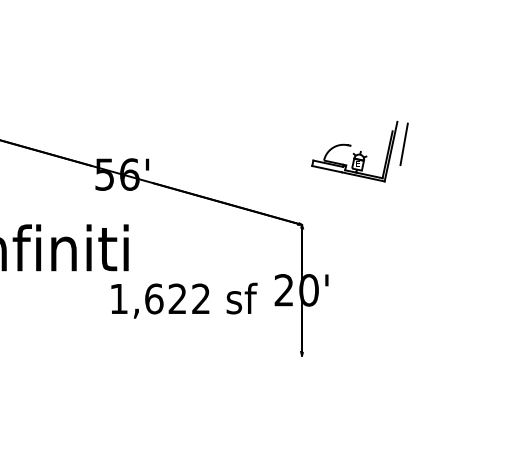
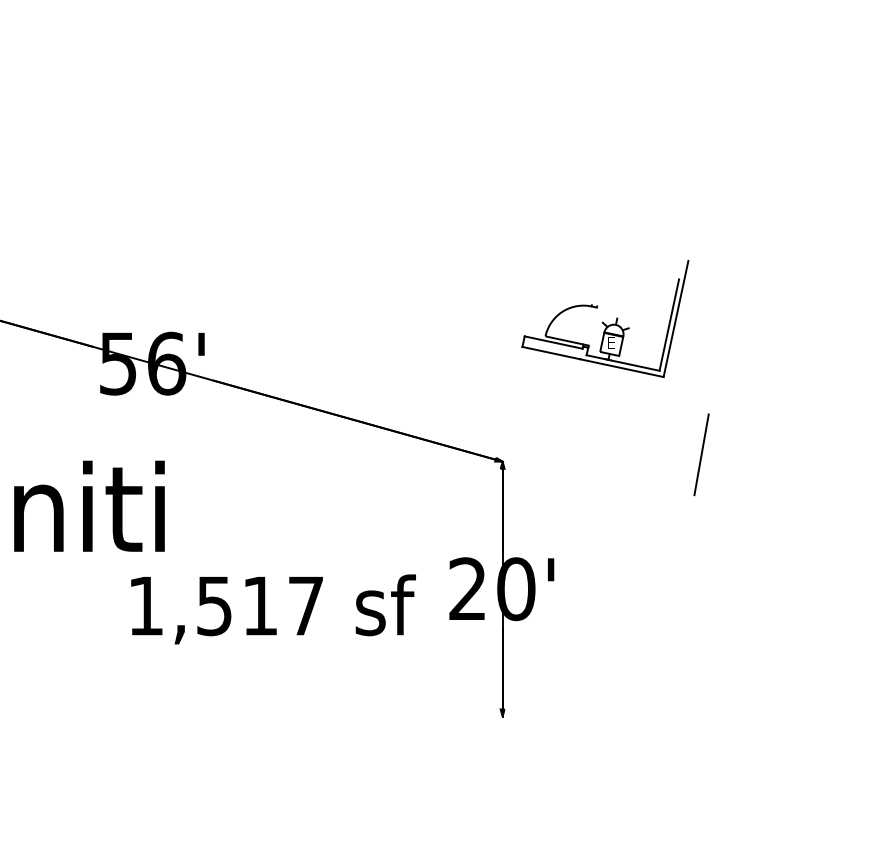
line: (403, 143) -> (700, 453), moved
text: (177, 298) -> (259, 605), 1,622 -> 1,517

